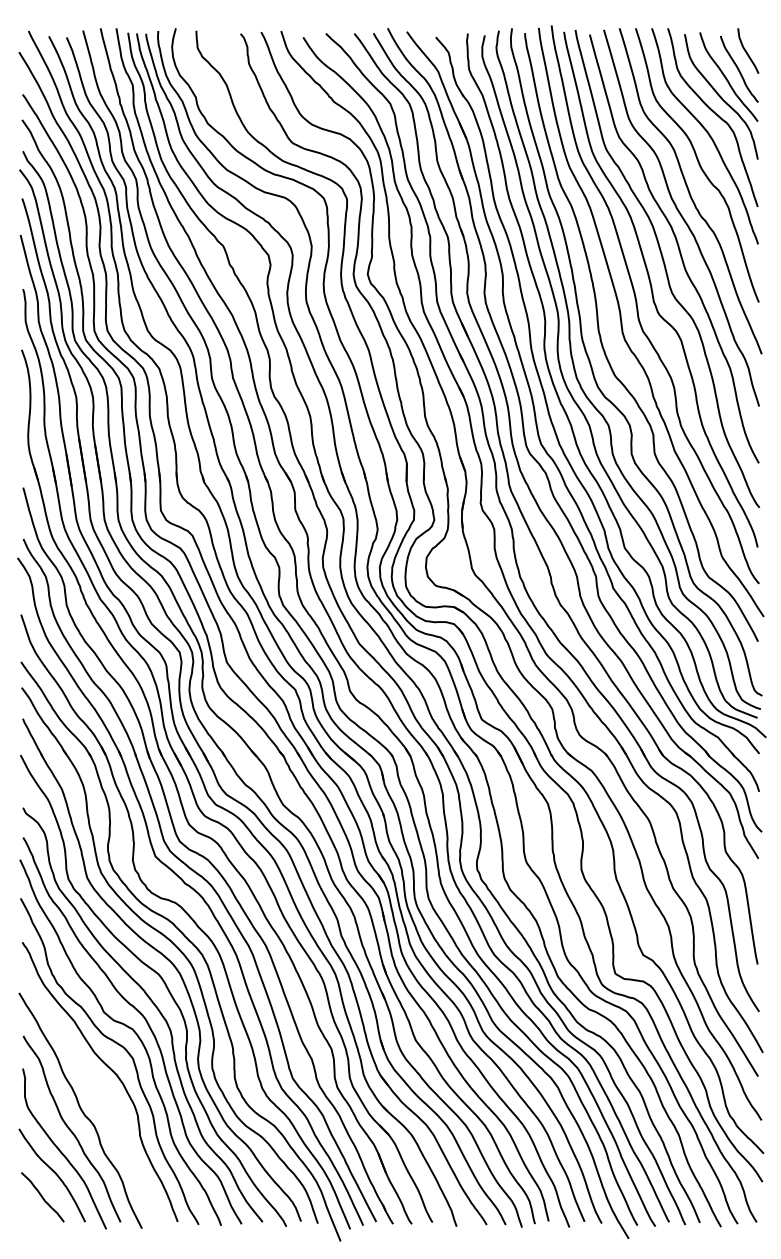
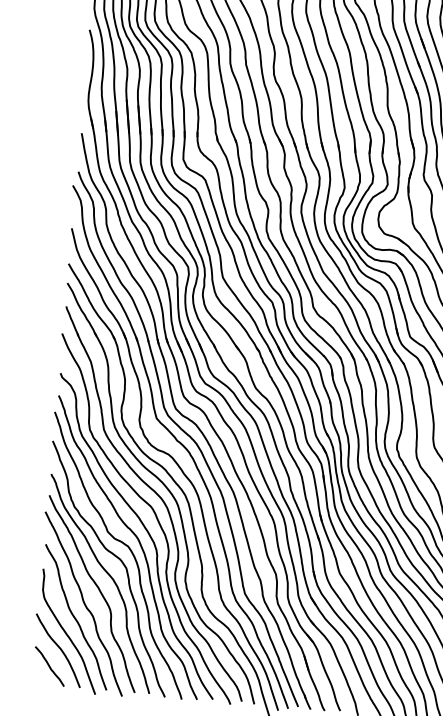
curve: (98, 1090) -> (98, 590), added

